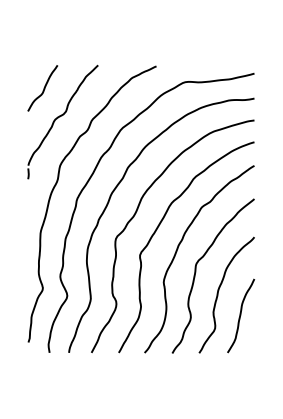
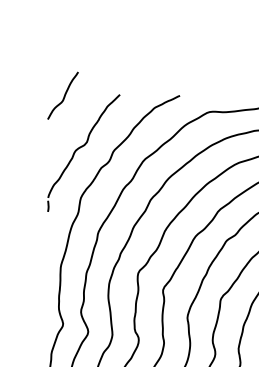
curve: (43, 88) -> (63, 95), moved

